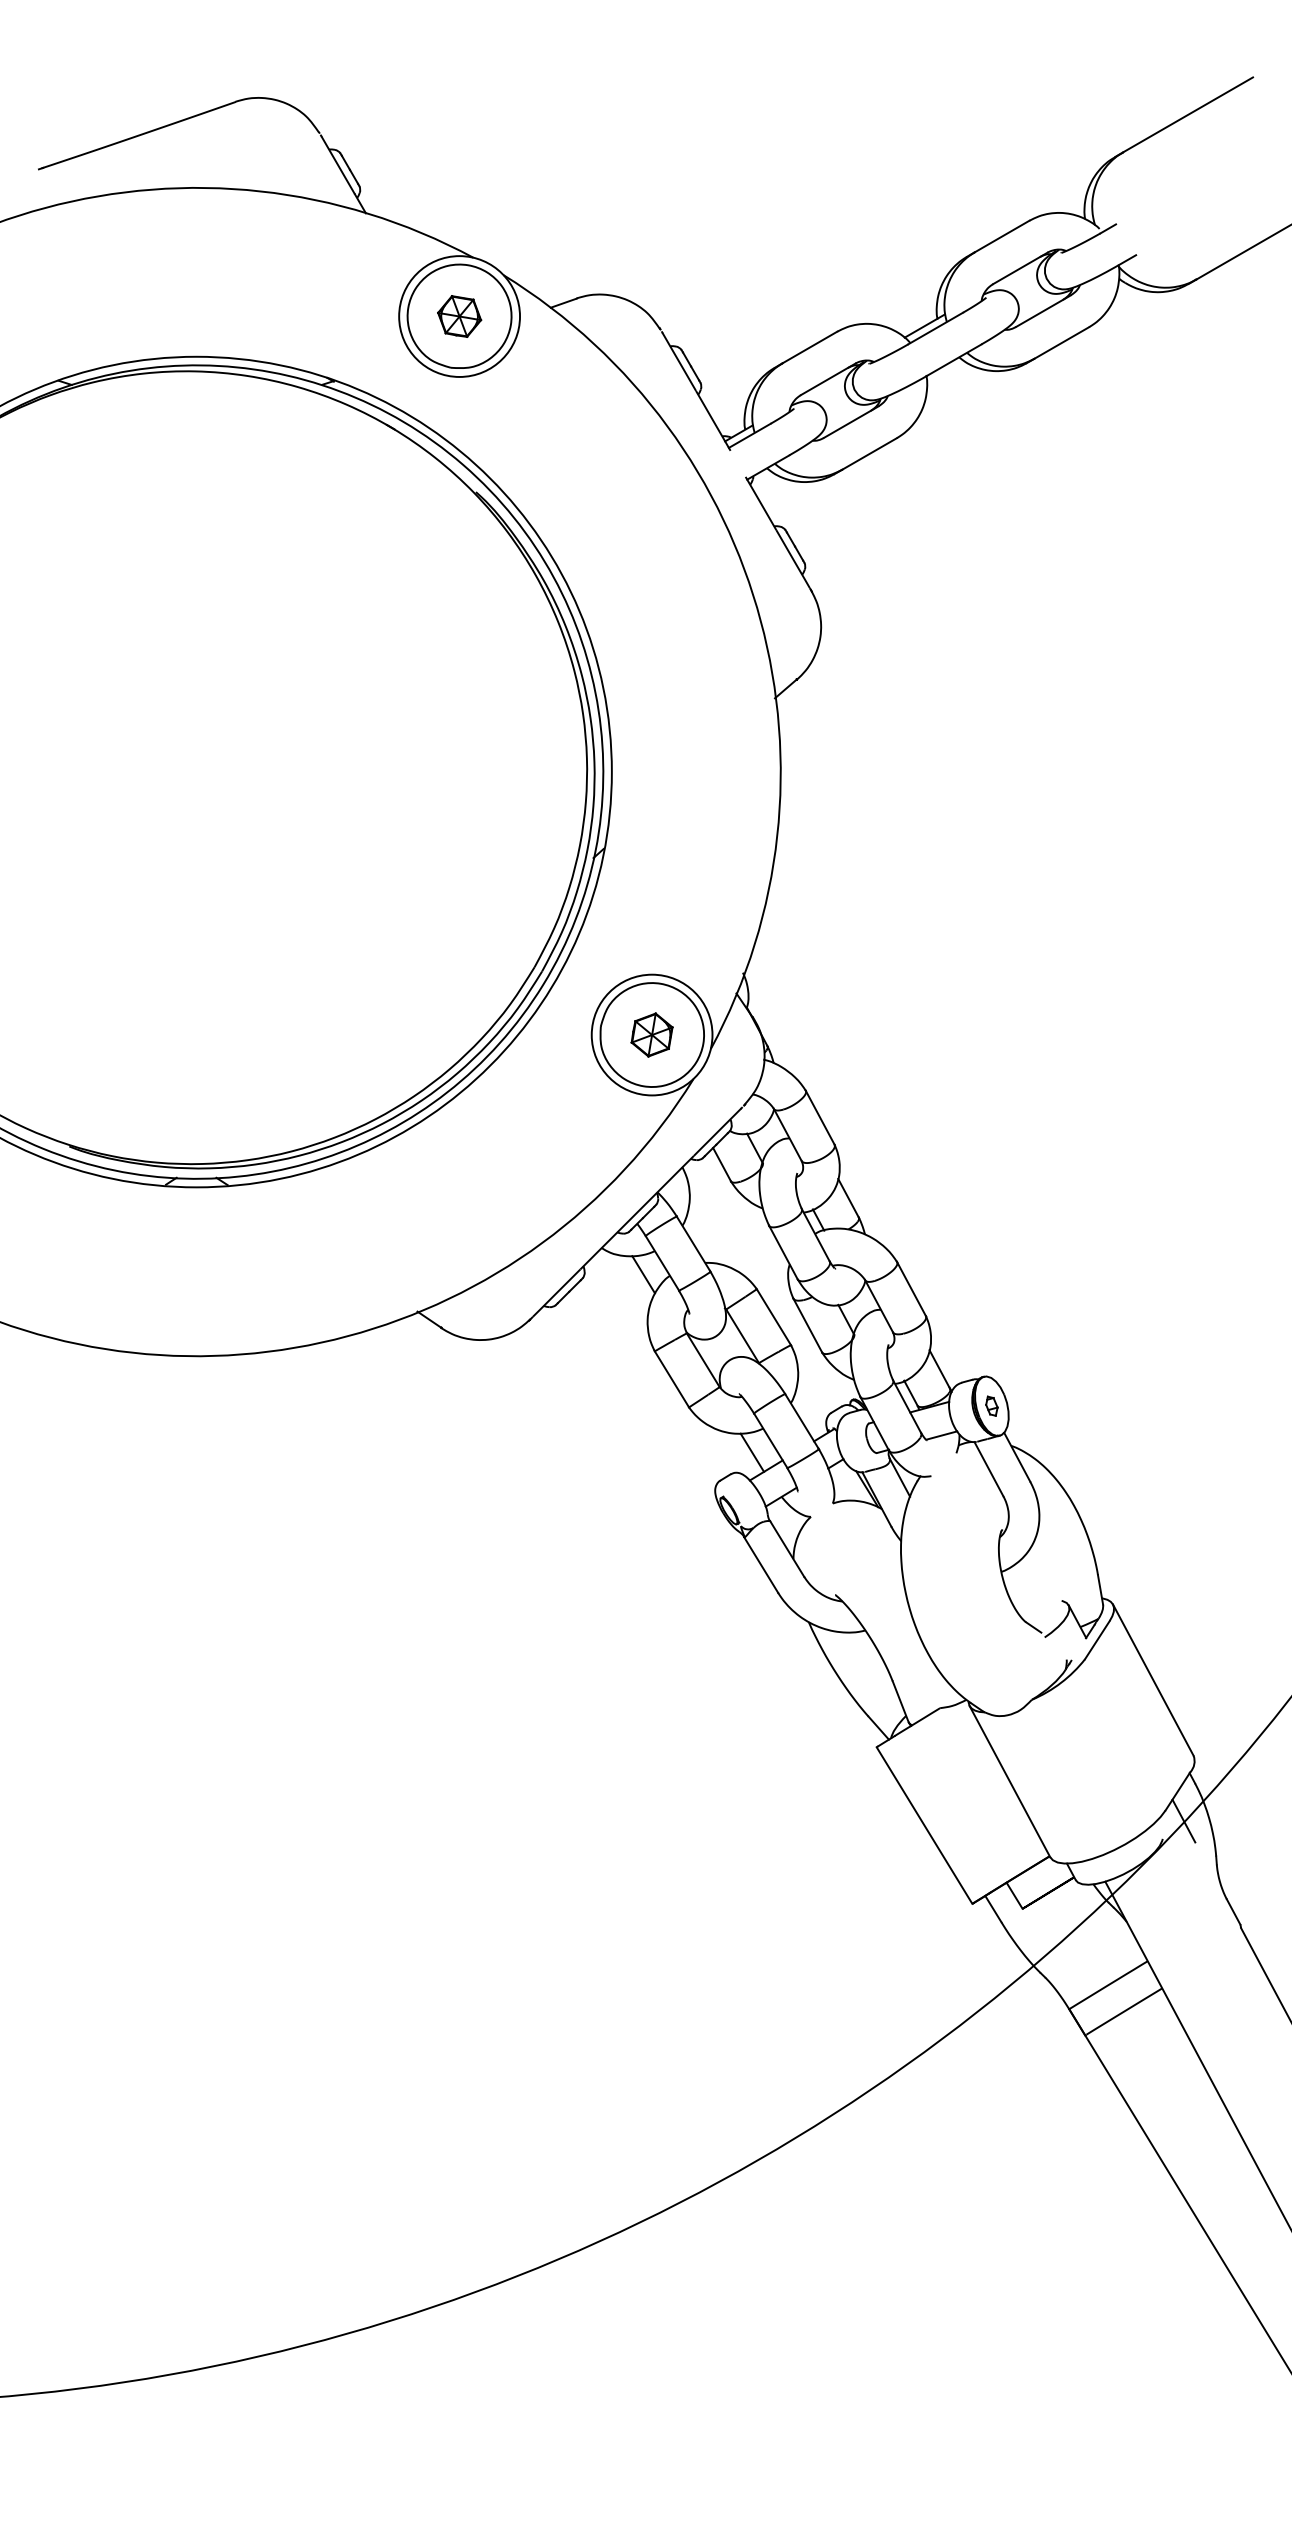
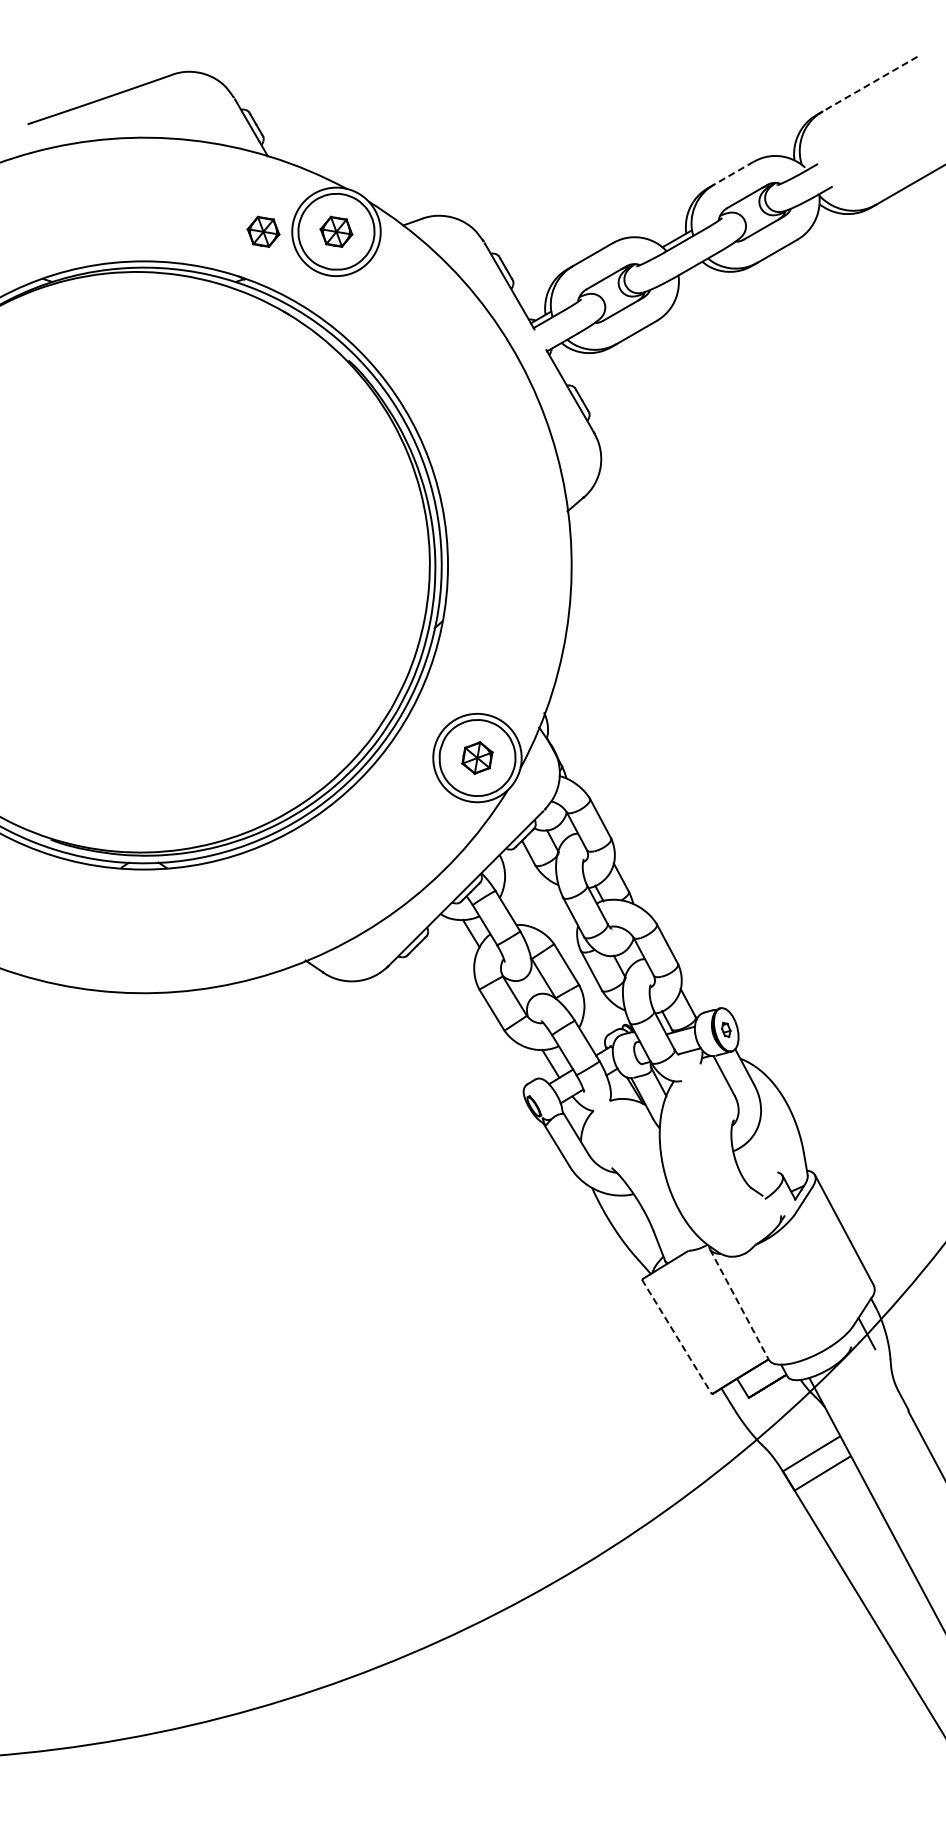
line: (1187, 115) -> (869, 84), solid -> dashed
line: (1001, 236) -> (733, 173), solid -> dashed
part: (359, 316) -> (263, 231), added
line: (1009, 1781) -> (739, 1304), solid -> dashed
line: (925, 1826) -> (677, 1337), solid -> dashed

